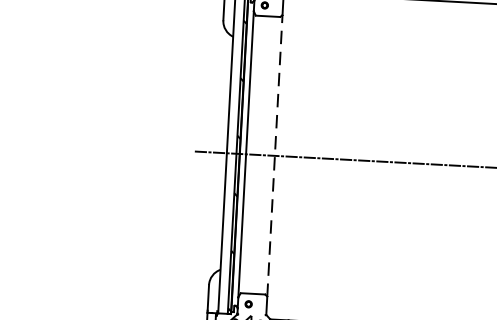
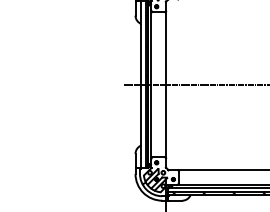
line: (275, 155) -> (166, 84), dashed -> solid

